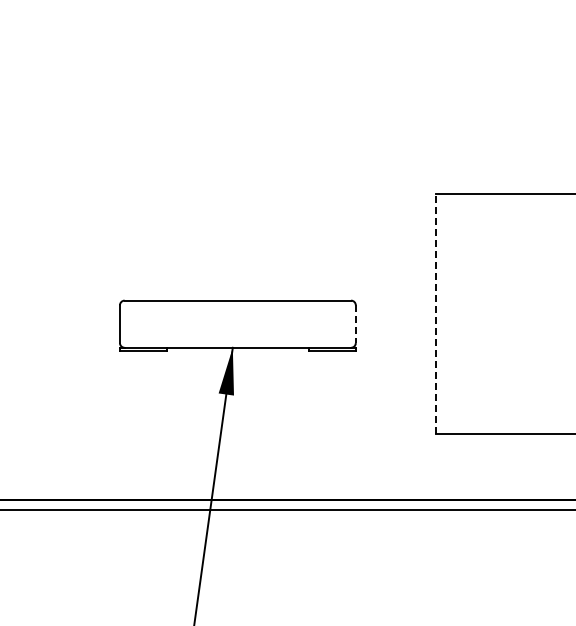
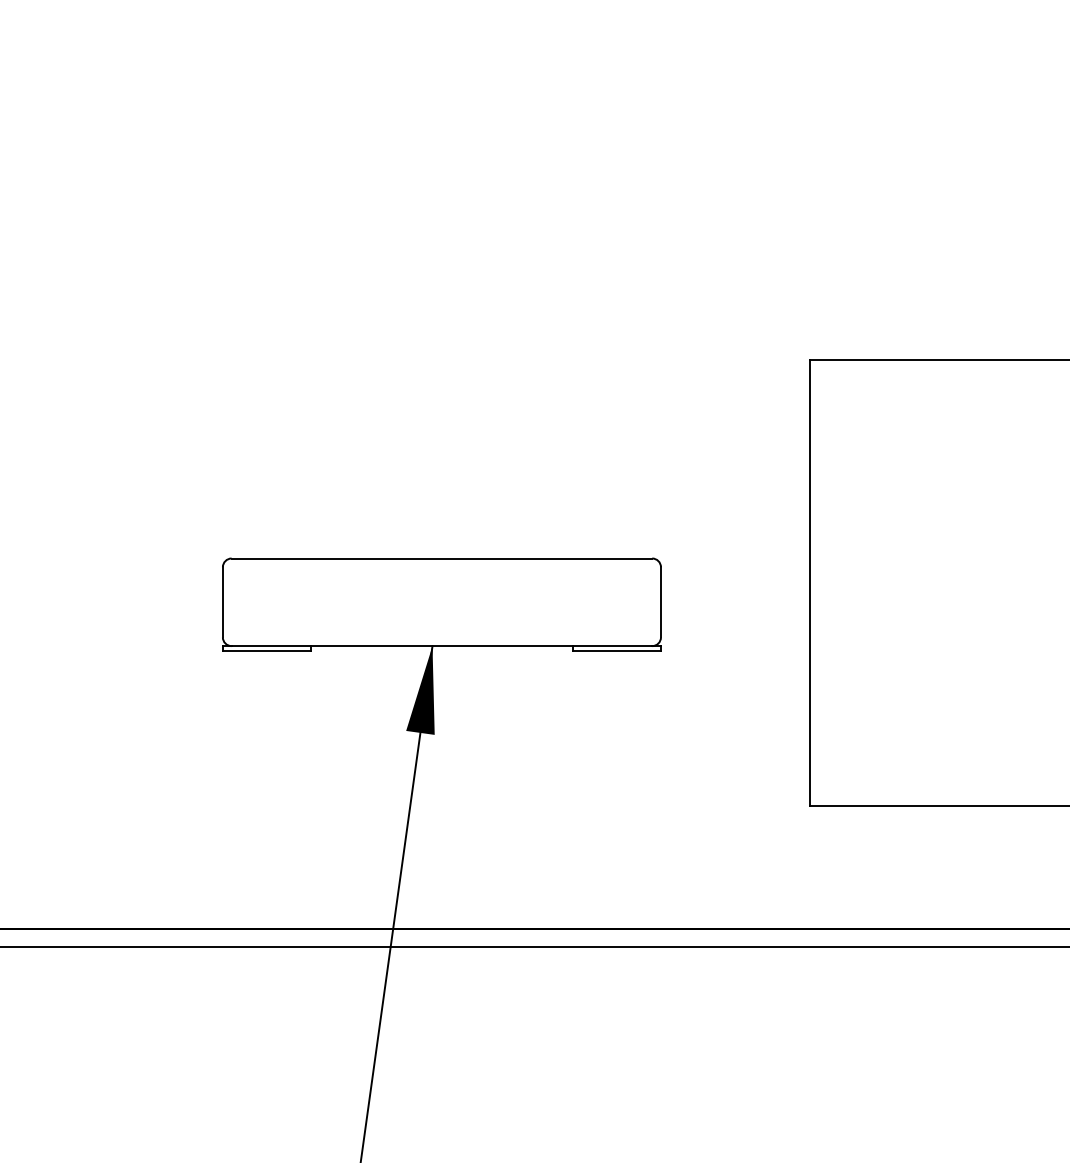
line: (436, 313) -> (810, 582), dashed -> solid
line: (355, 324) -> (660, 602), dashed -> solid

